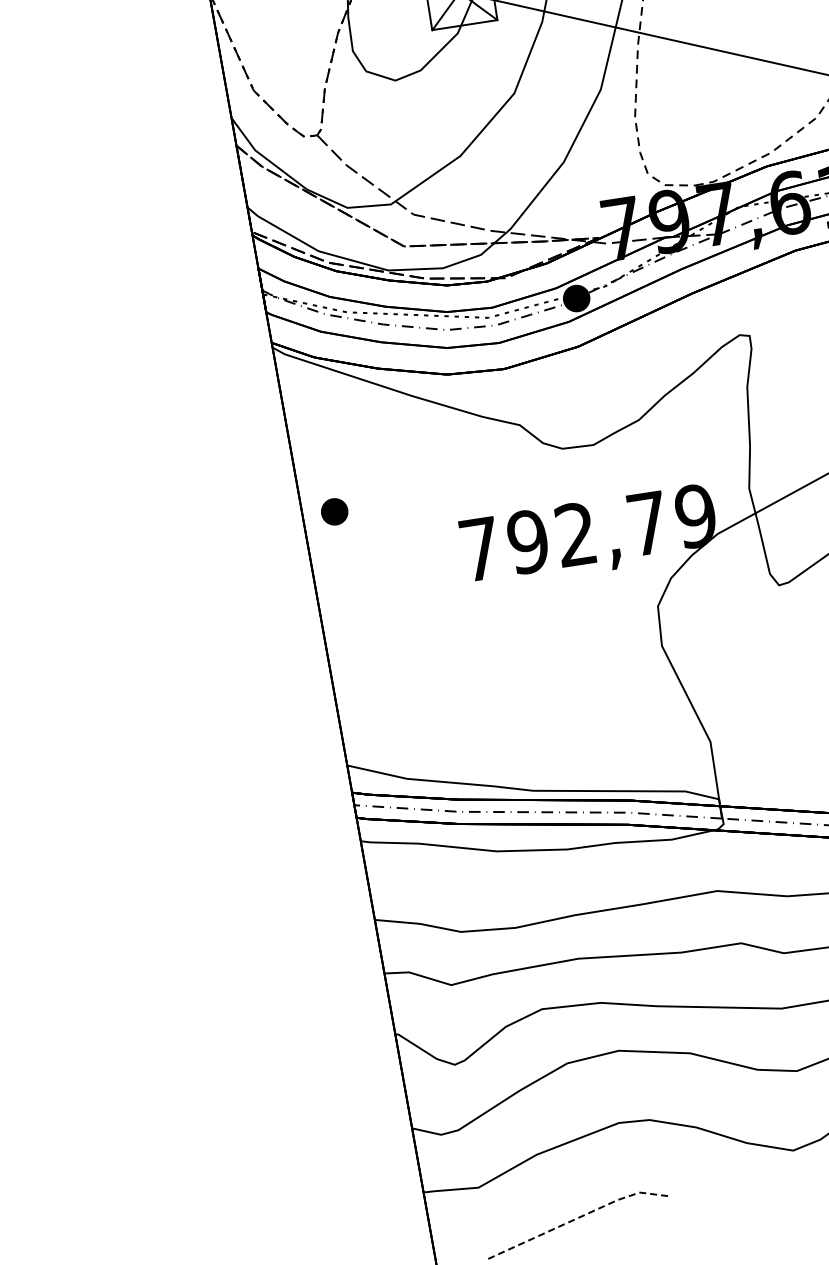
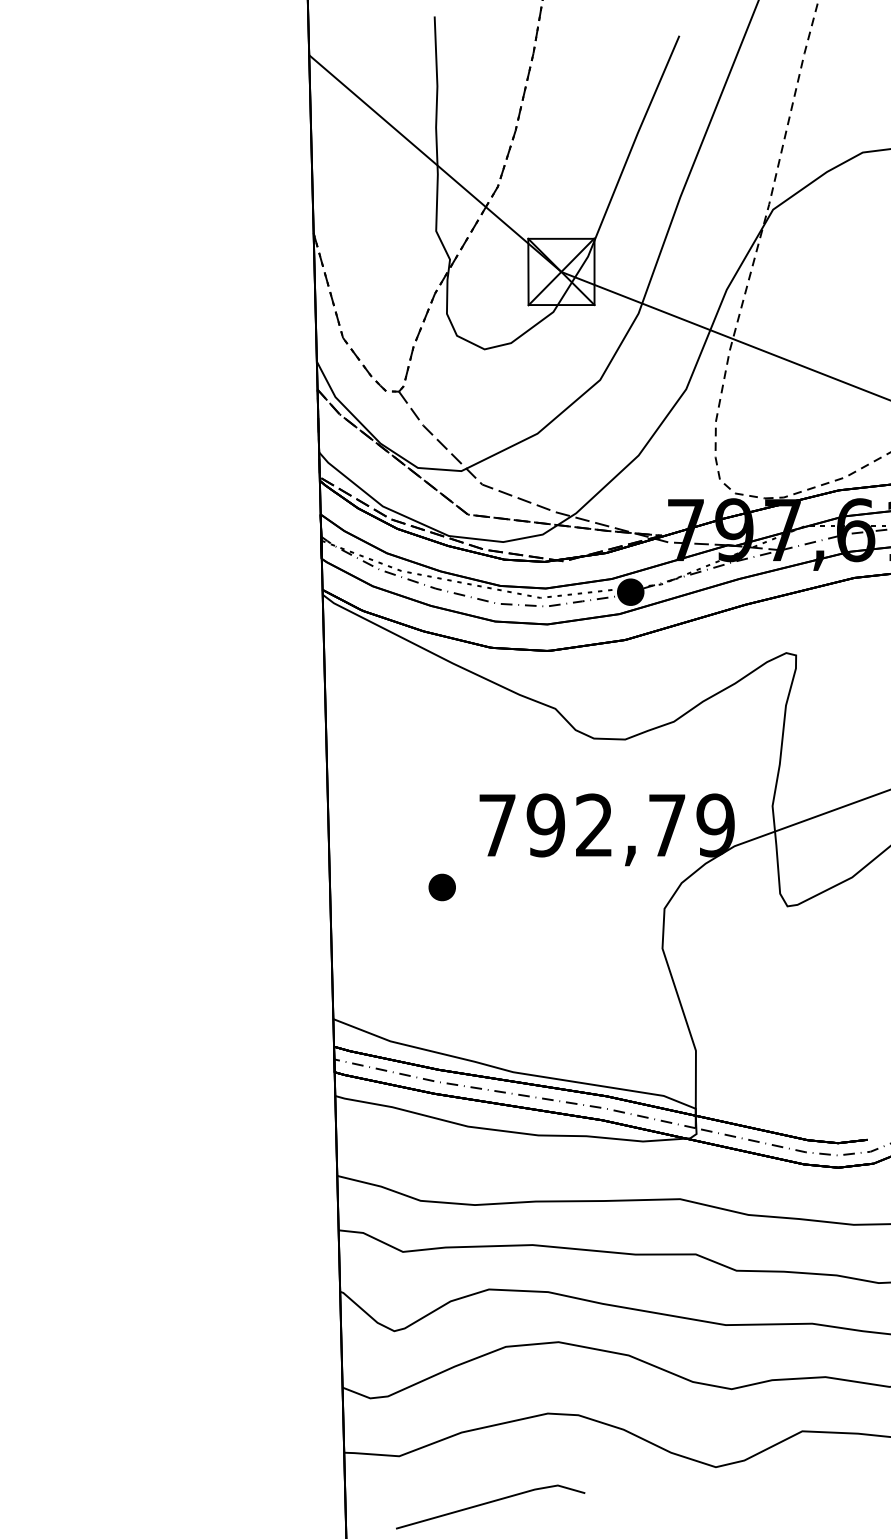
part: (333, 512) -> (441, 887), moved
line: (576, 1218) -> (491, 1501), dashed -> solid

